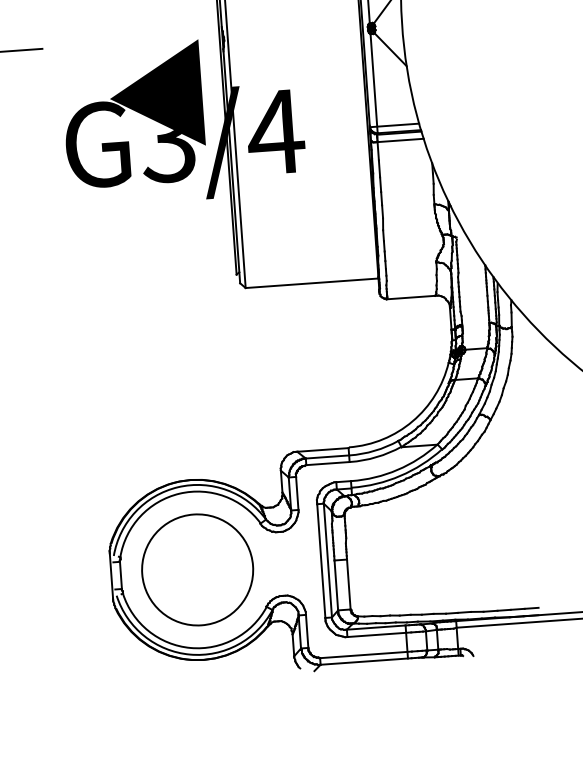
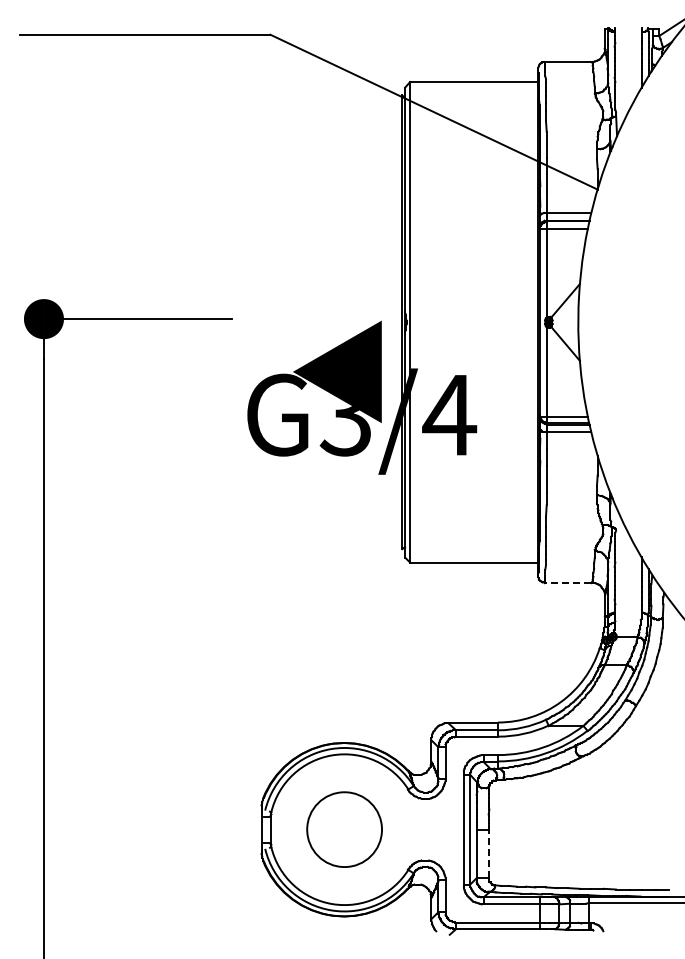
line: (410, 298) -> (567, 583), solid -> dashed
part: (197, 569) -> (344, 829), size x0.7
line: (348, 583) -> (488, 853), solid -> dashed

